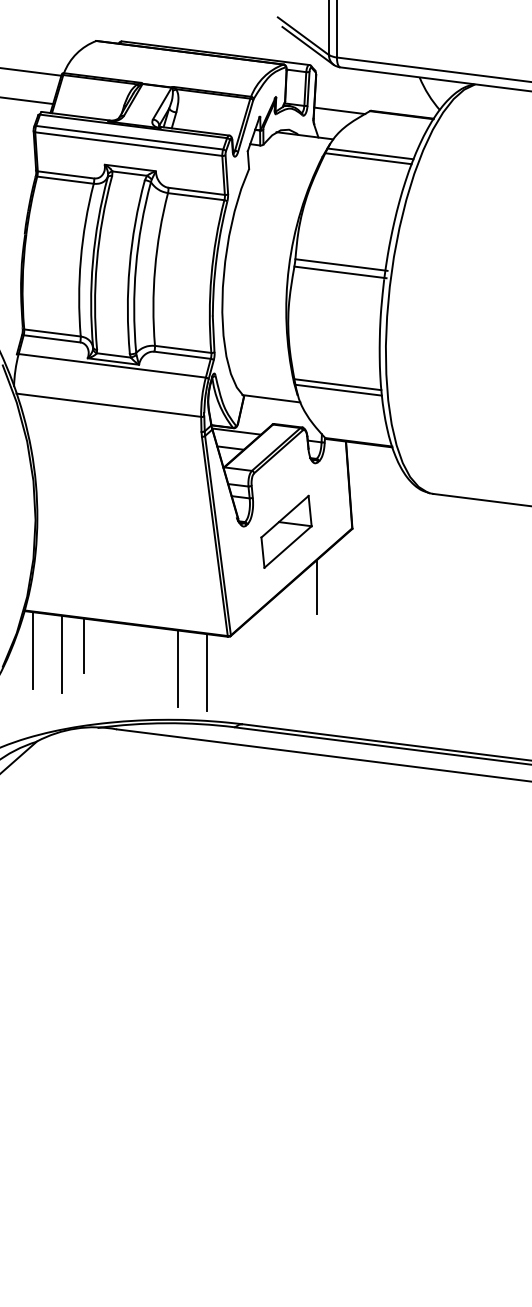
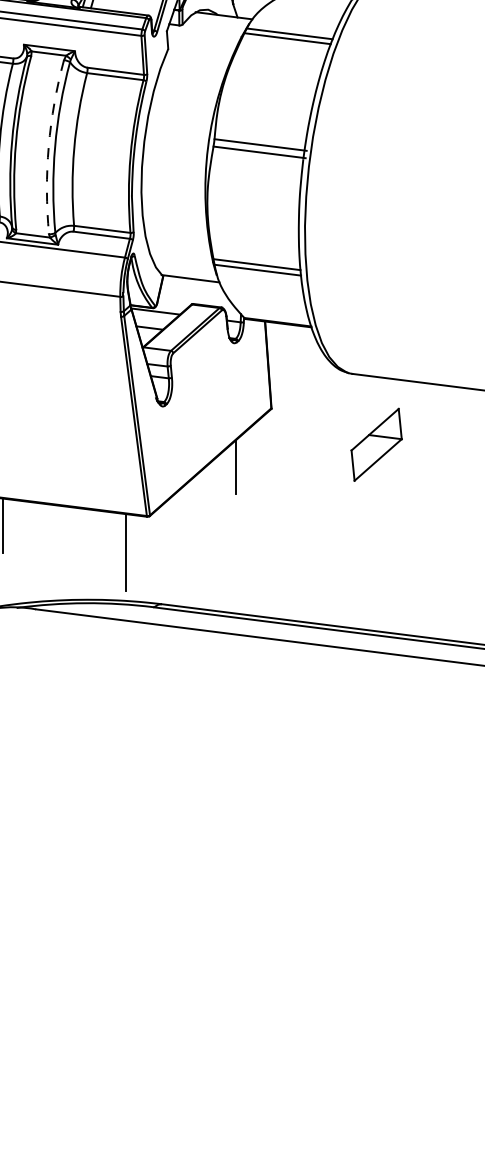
arc: (129, 266) -> (48, 146), solid -> dashed
part: (286, 531) -> (376, 444), moved
line: (178, 668) -> (97, 548), removed

